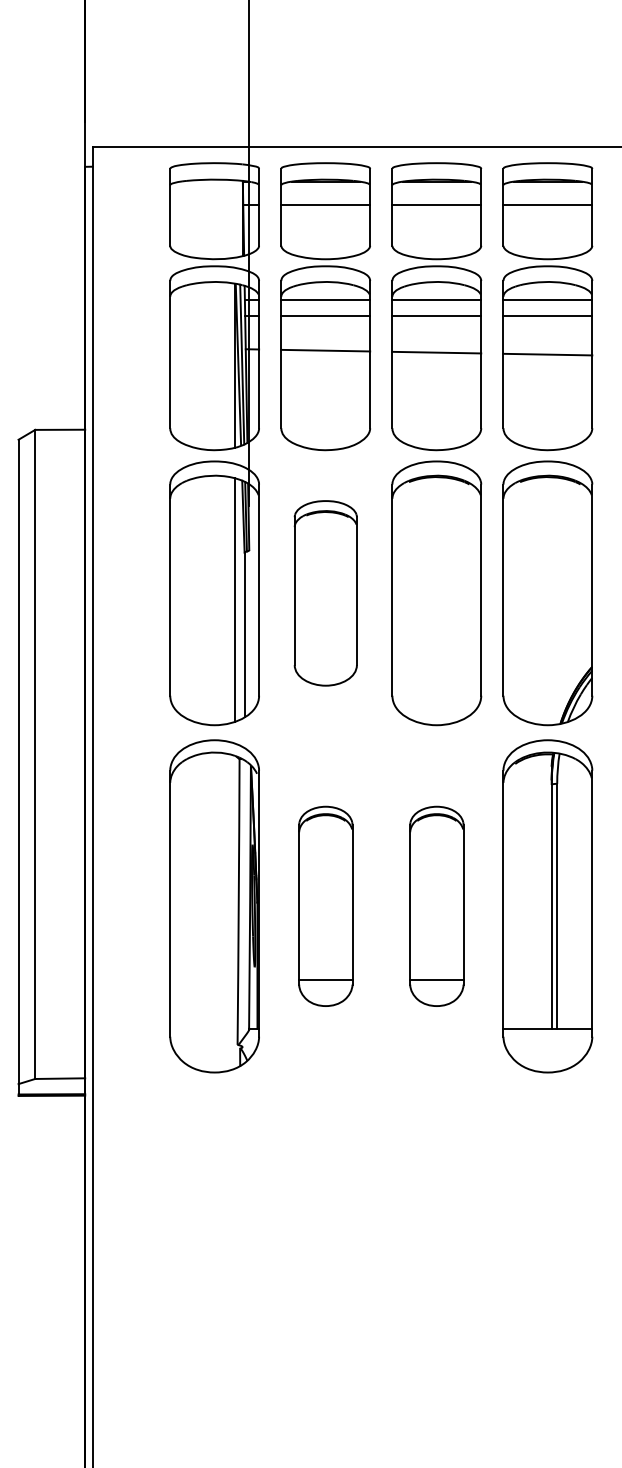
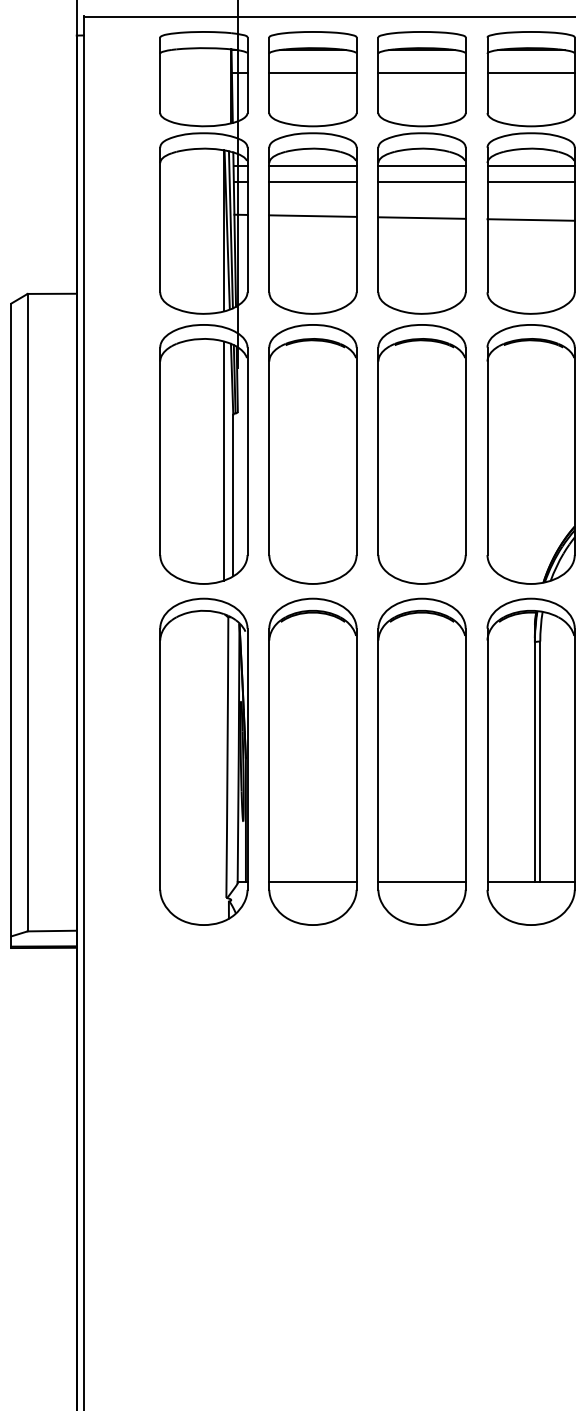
part: (325, 593) -> (312, 454), size x1.43
part: (325, 906) -> (312, 762), size x1.67
part: (436, 906) -> (421, 762), size x1.67

